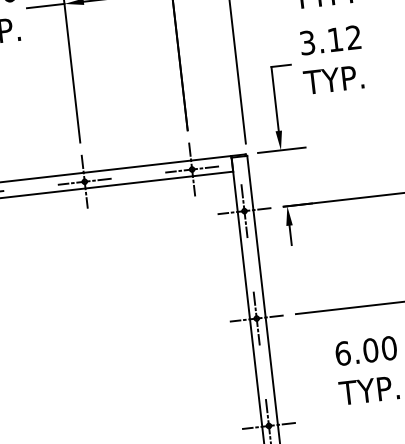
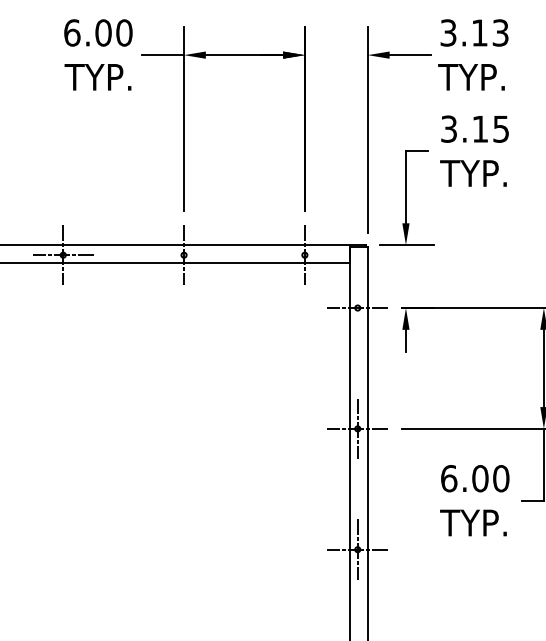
text: (353, 37) -> (500, 128), 3.12 -> 3.15
line: (191, 169) -> (304, 255), removed
line: (84, 182) -> (183, 255), removed
line: (244, 210) -> (357, 307), removed

